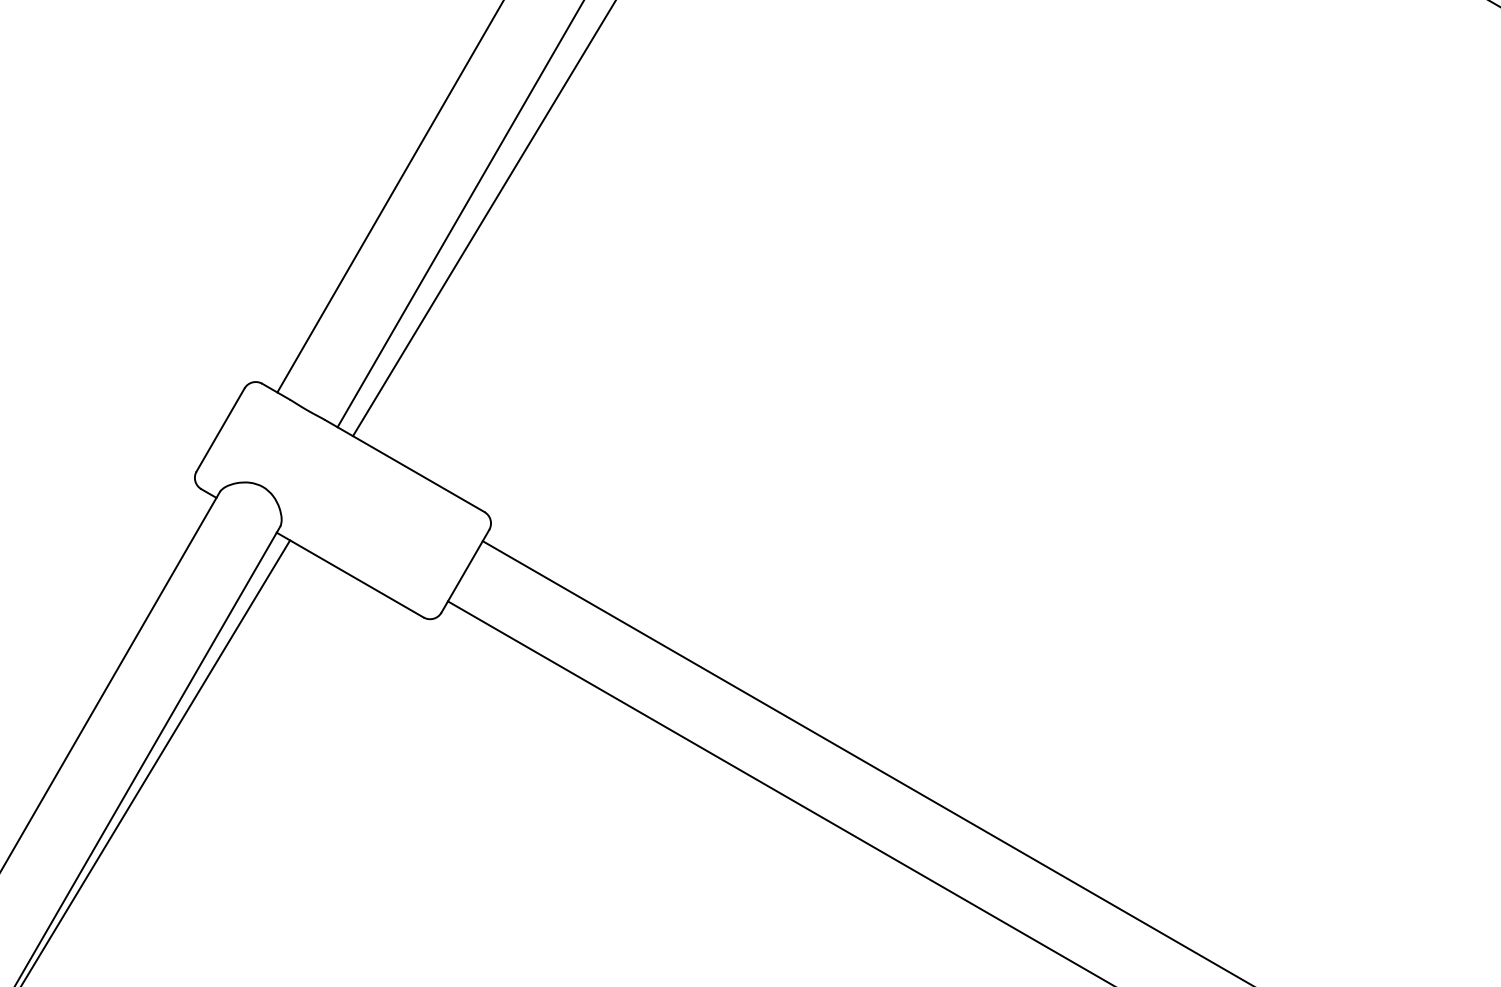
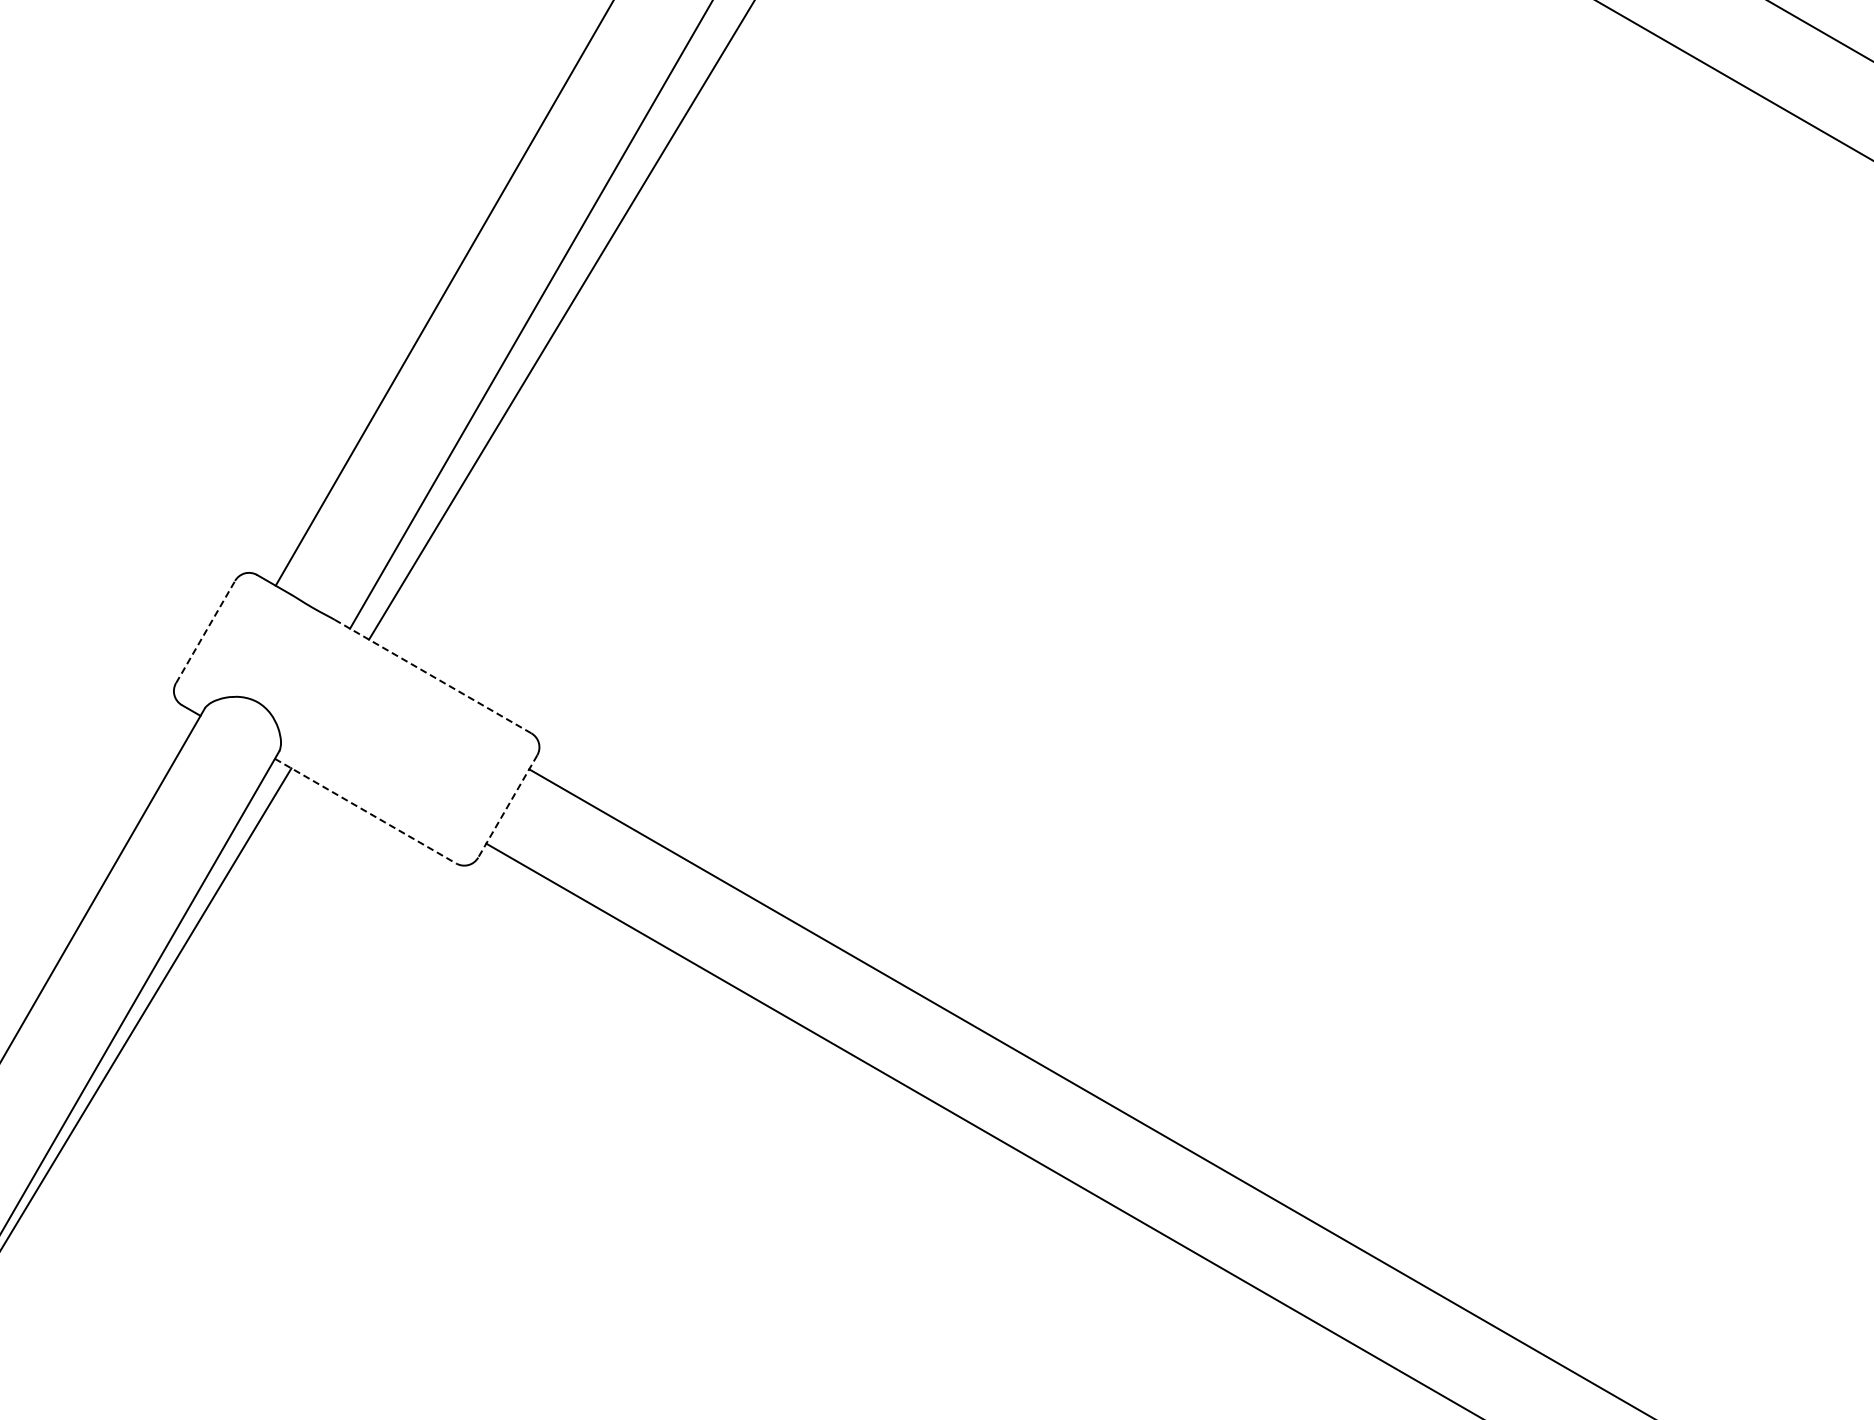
line: (220, 429) -> (205, 631), solid -> dashed
line: (405, 465) -> (433, 676), solid -> dashed
line: (465, 571) -> (507, 806), solid -> dashed
line: (350, 575) -> (365, 811), solid -> dashed

